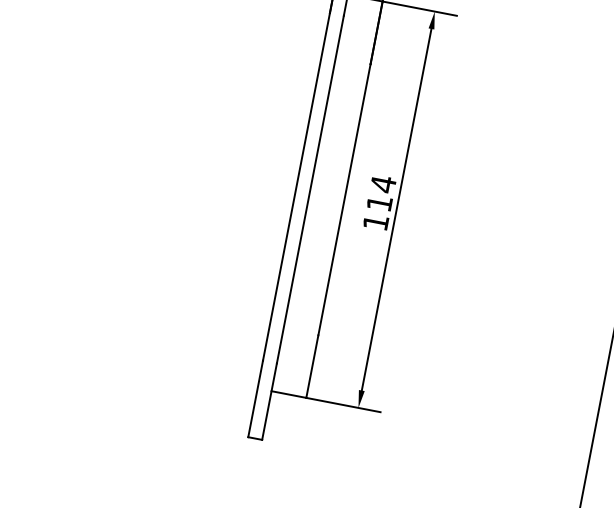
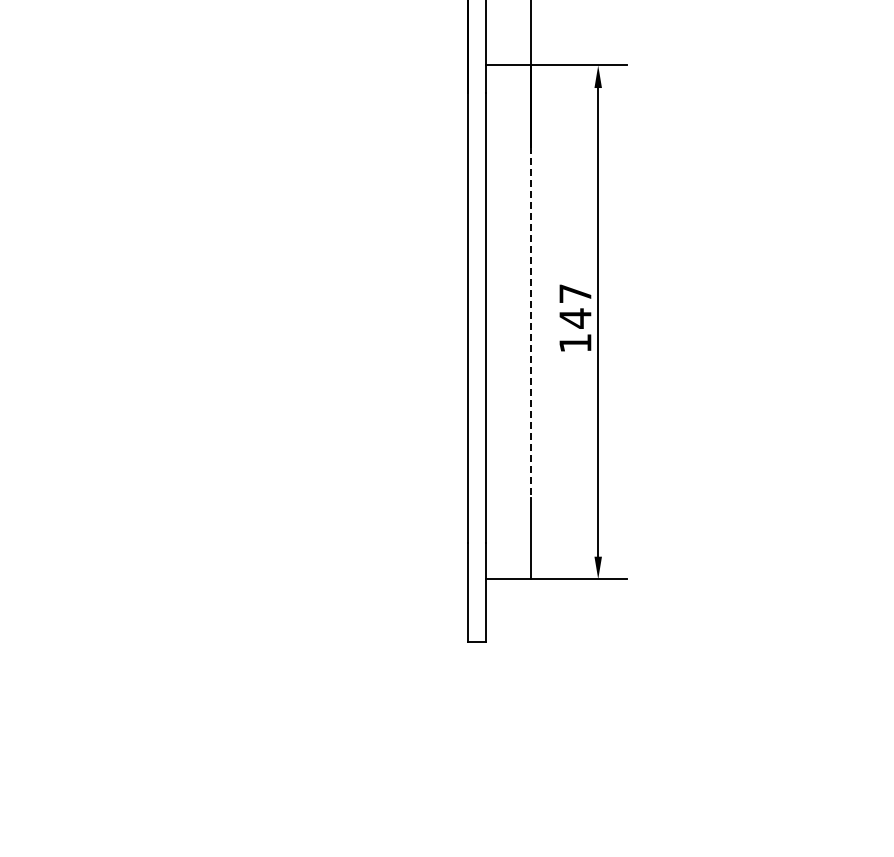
text: (381, 193) -> (575, 305), 114 -> 147
line: (344, 199) -> (530, 322), solid -> dashed

